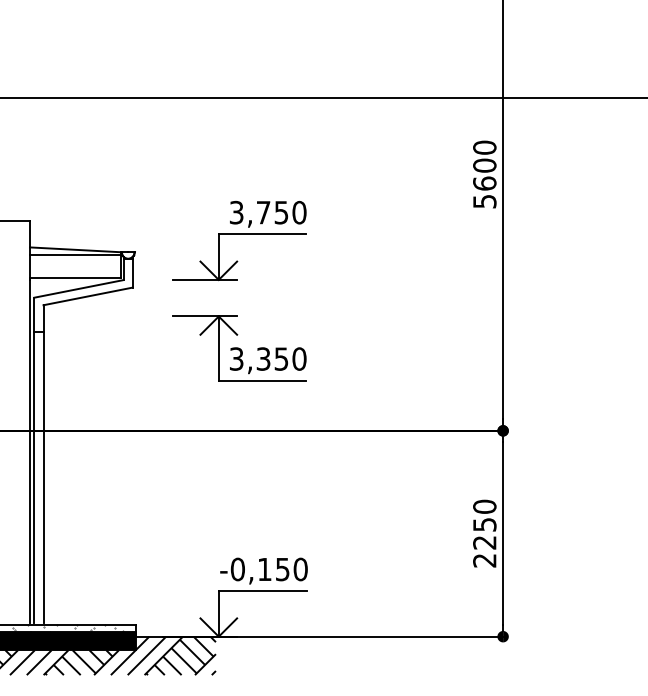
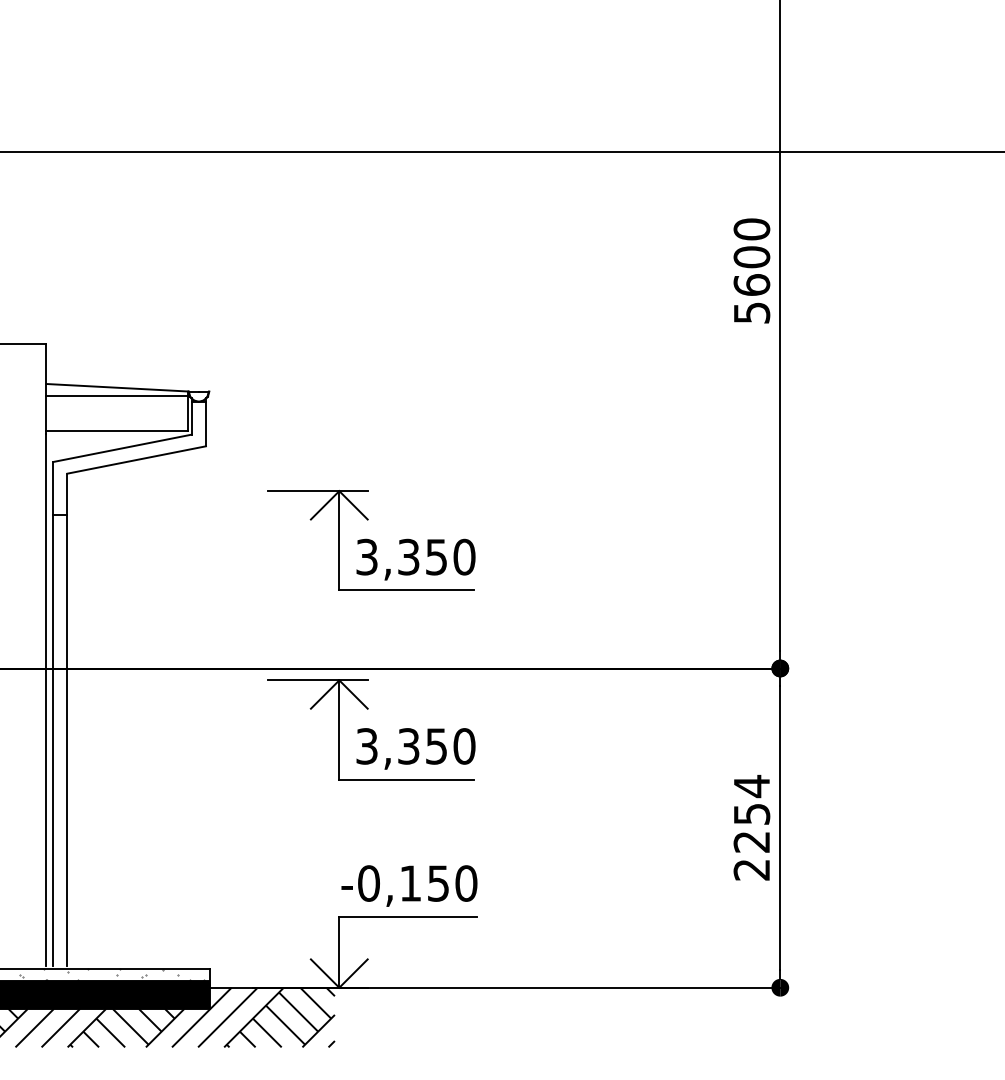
part: (239, 234) -> (371, 363), removed
part: (239, 470) -> (371, 729), added
text: (484, 506) -> (751, 785), 2250 -> 2254

